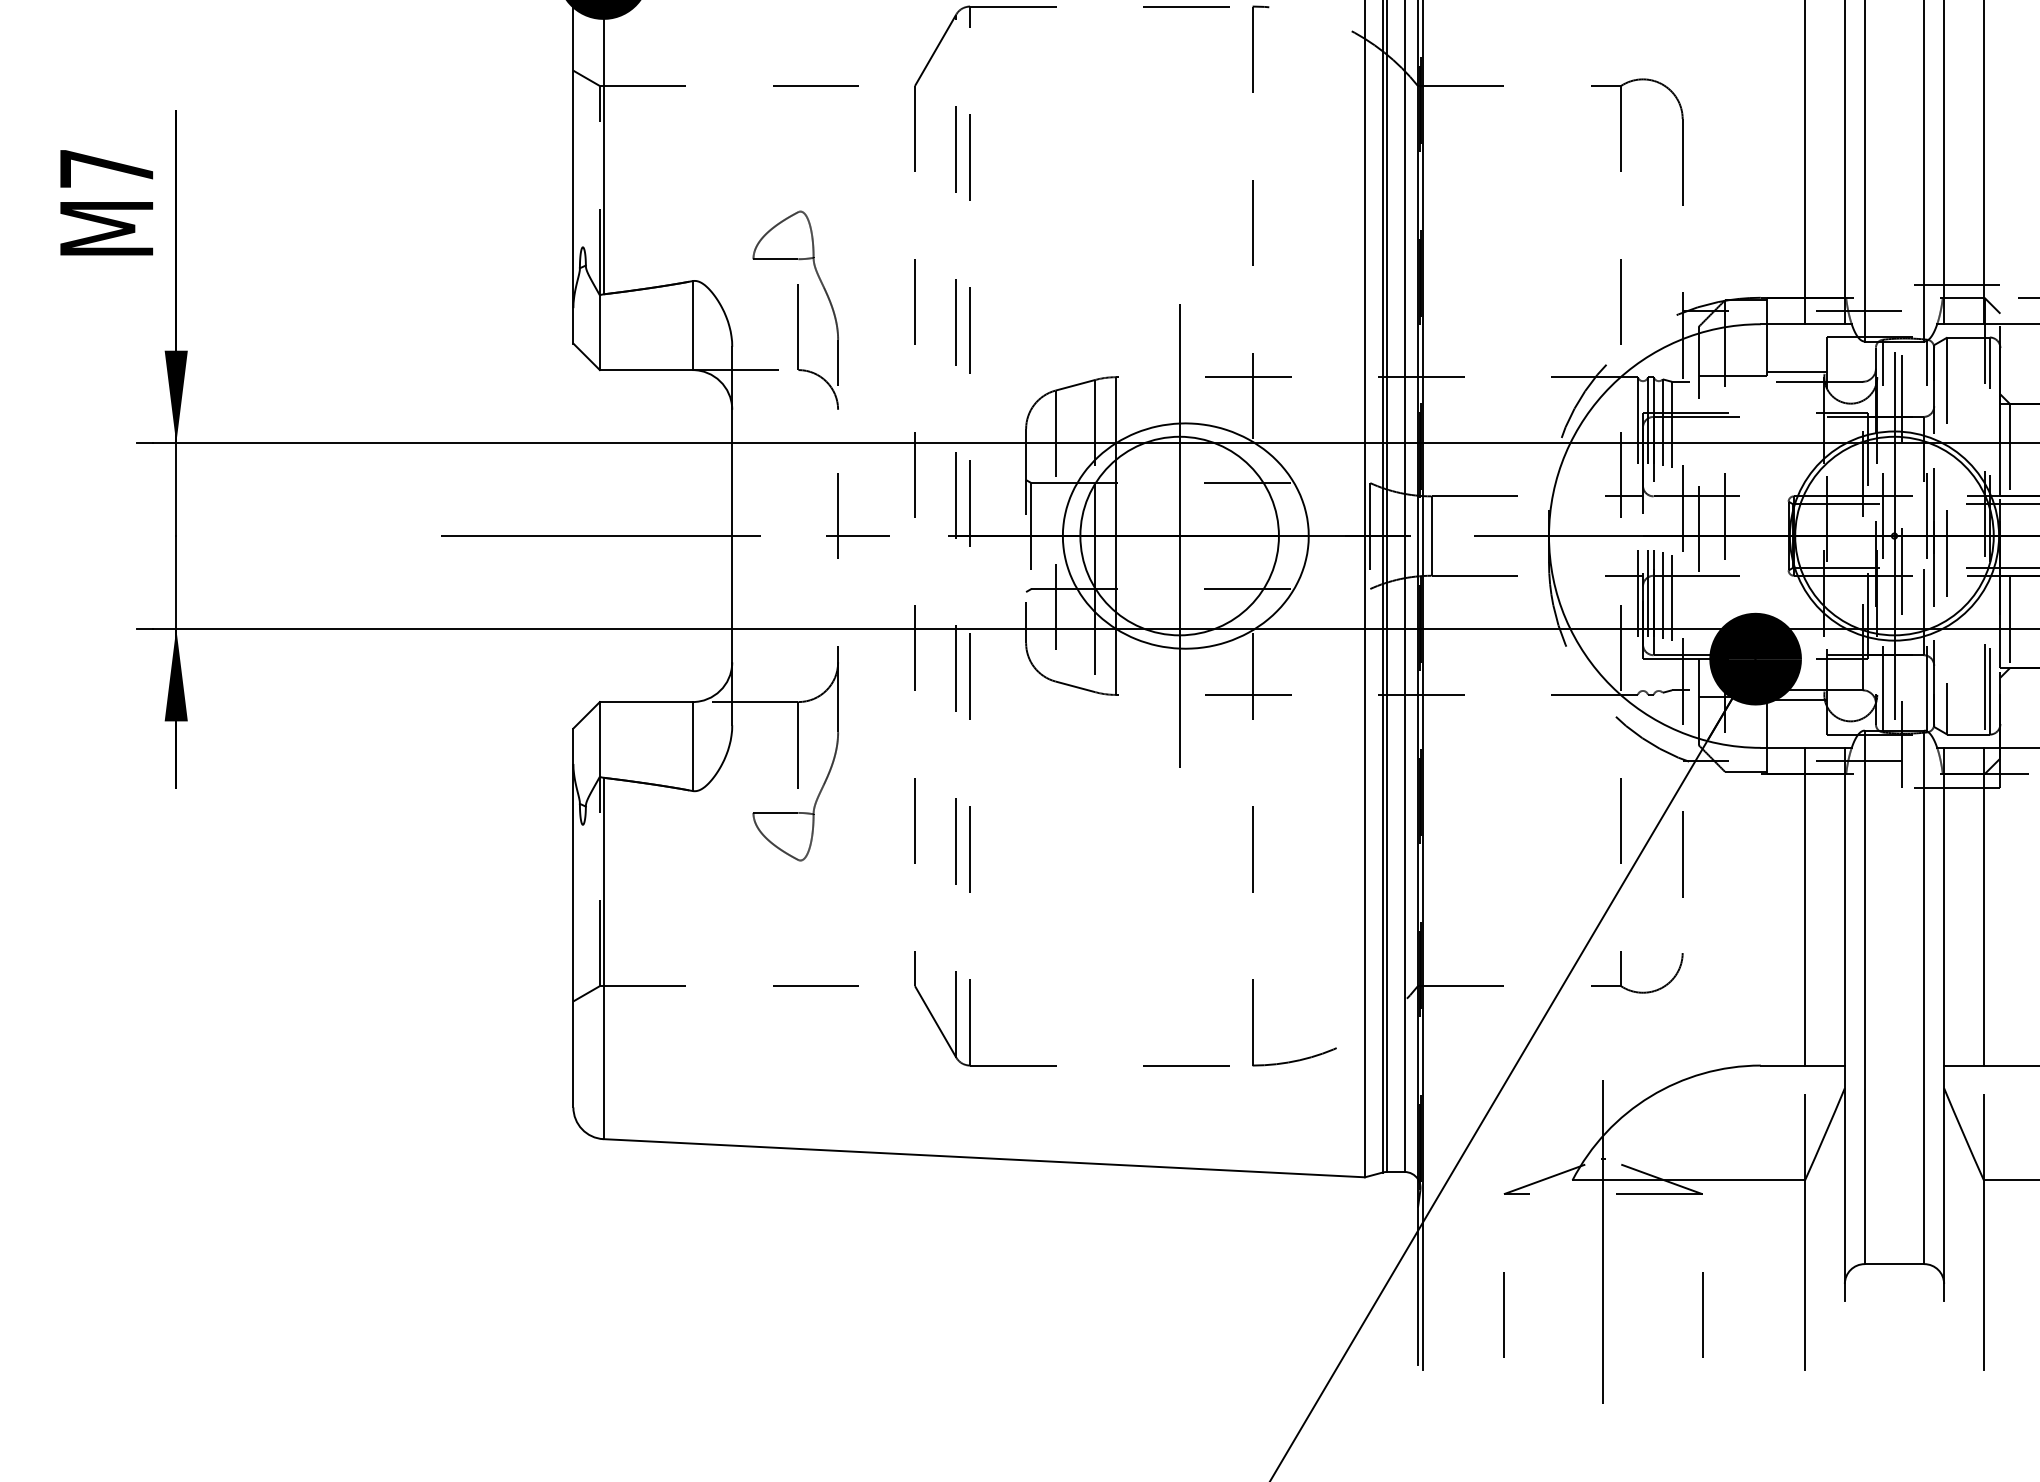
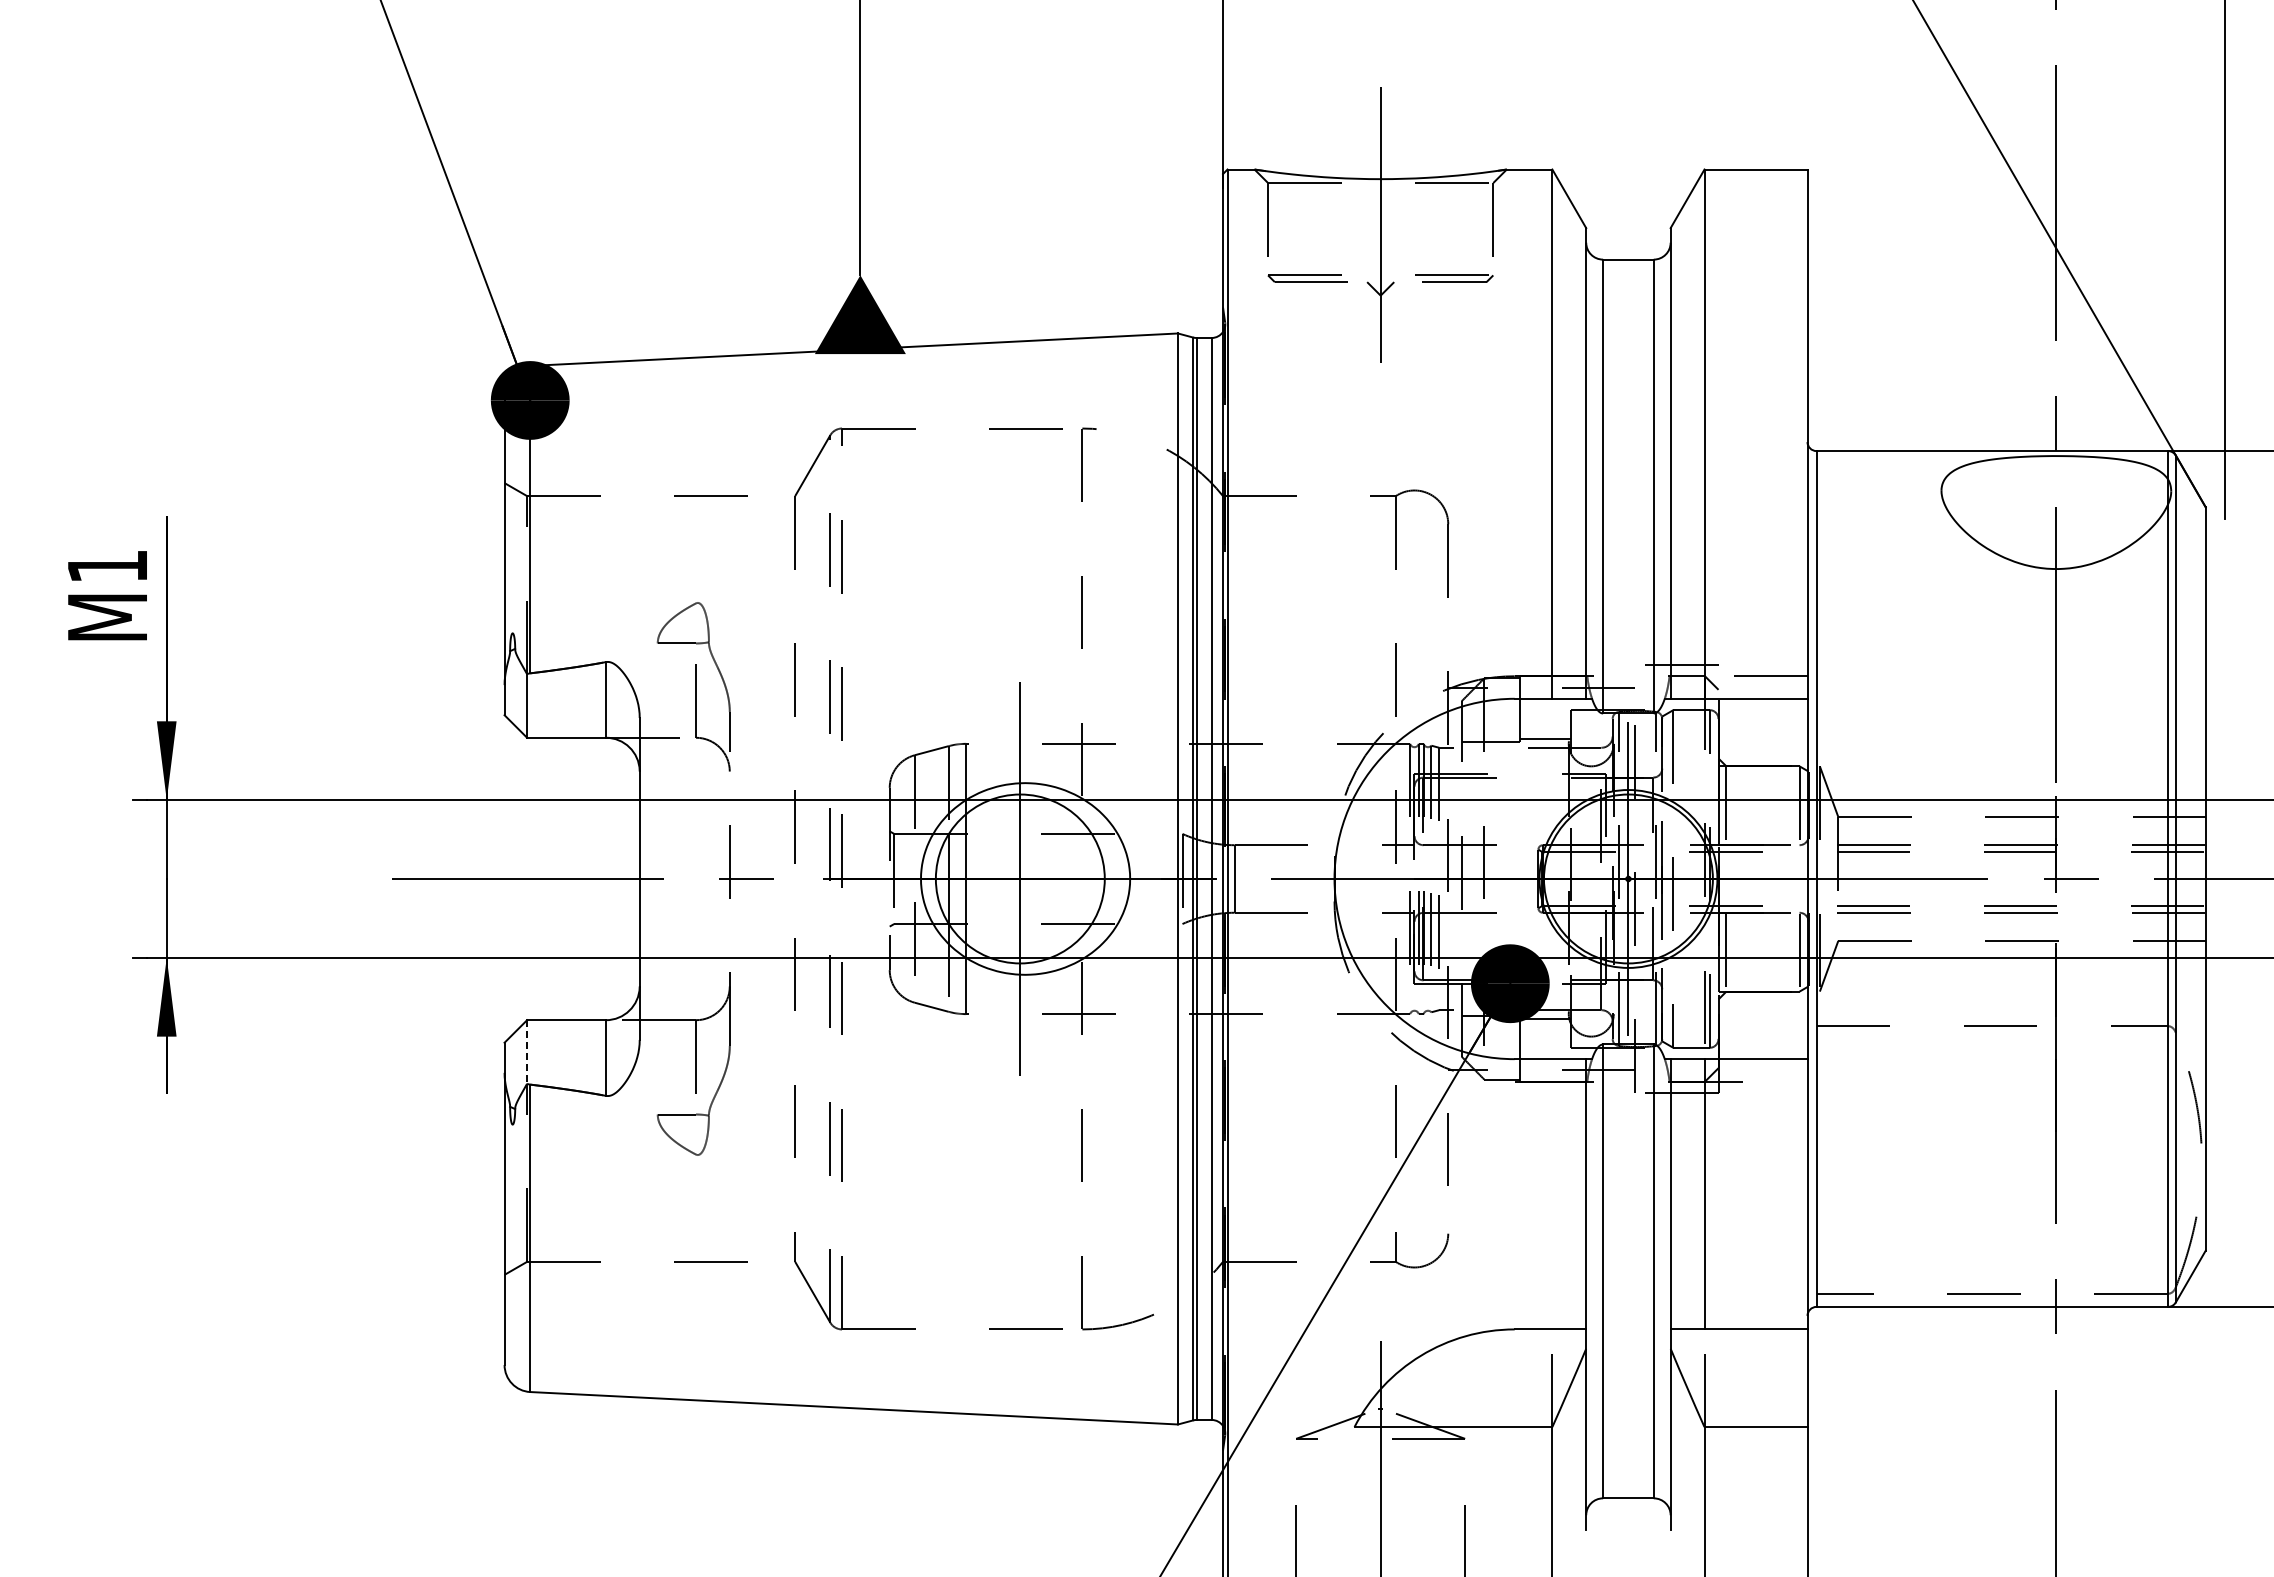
text: (106, 168) -> (107, 566), M7 -> M1
line: (600, 738) -> (527, 1051), solid -> dashed
line: (1805, 906) -> (1552, 1194), removed

